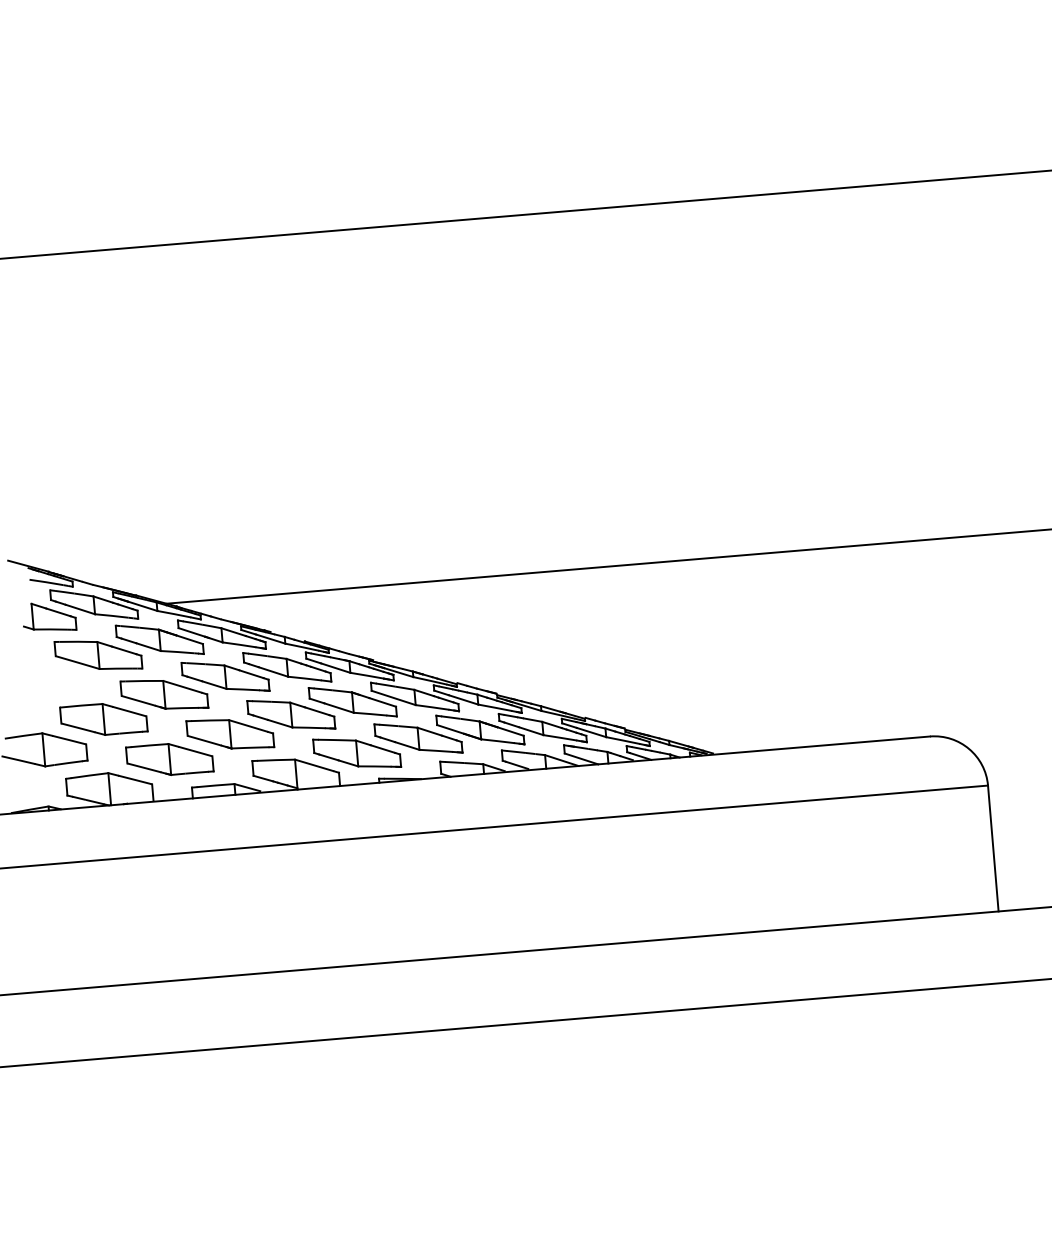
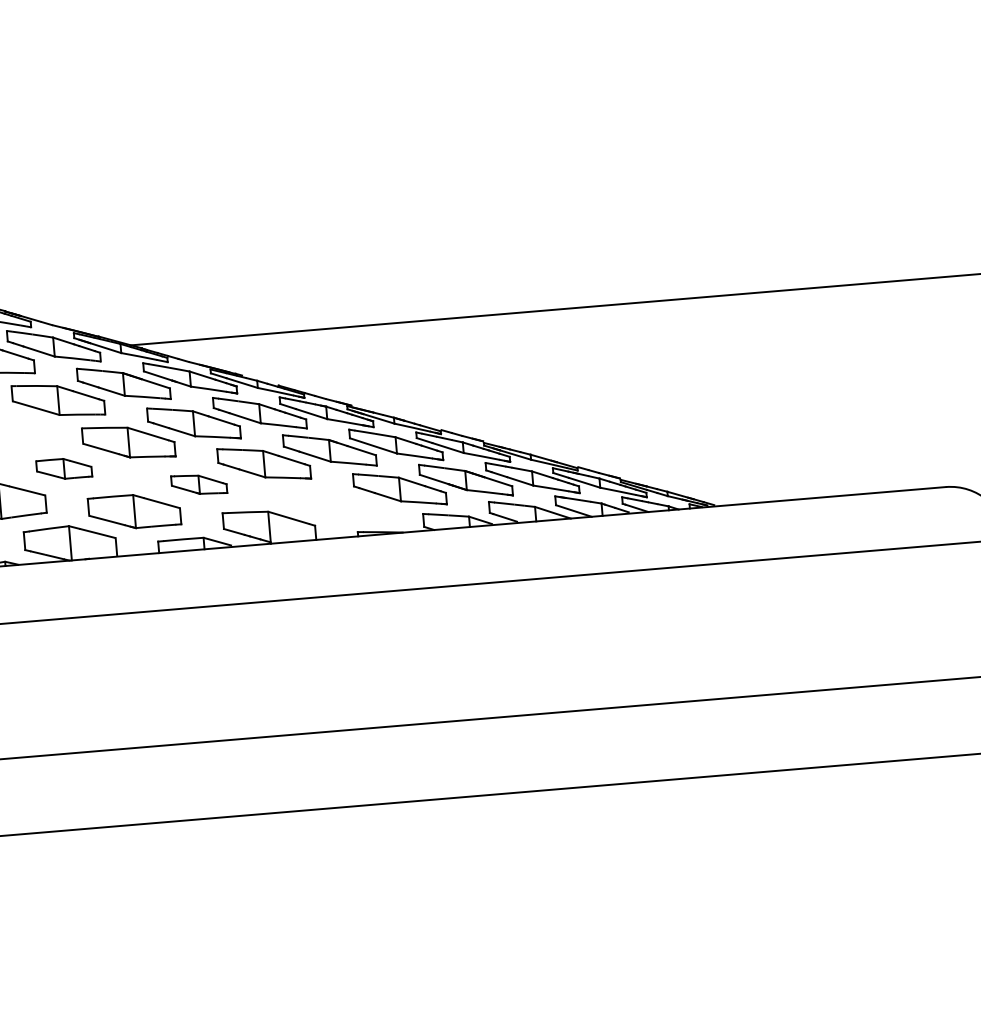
part: (103, 719) -> (63, 468), size x0.6
part: (230, 734) -> (199, 484), size x0.6
part: (357, 752) -> (334, 504), removed

